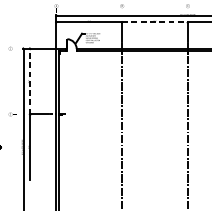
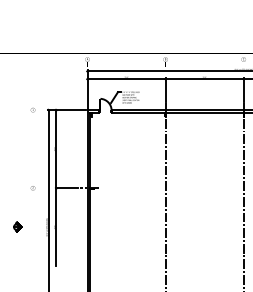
line: (155, 22) -> (205, 78), dashed -> solid
line: (30, 81) -> (56, 148), dashed -> solid

